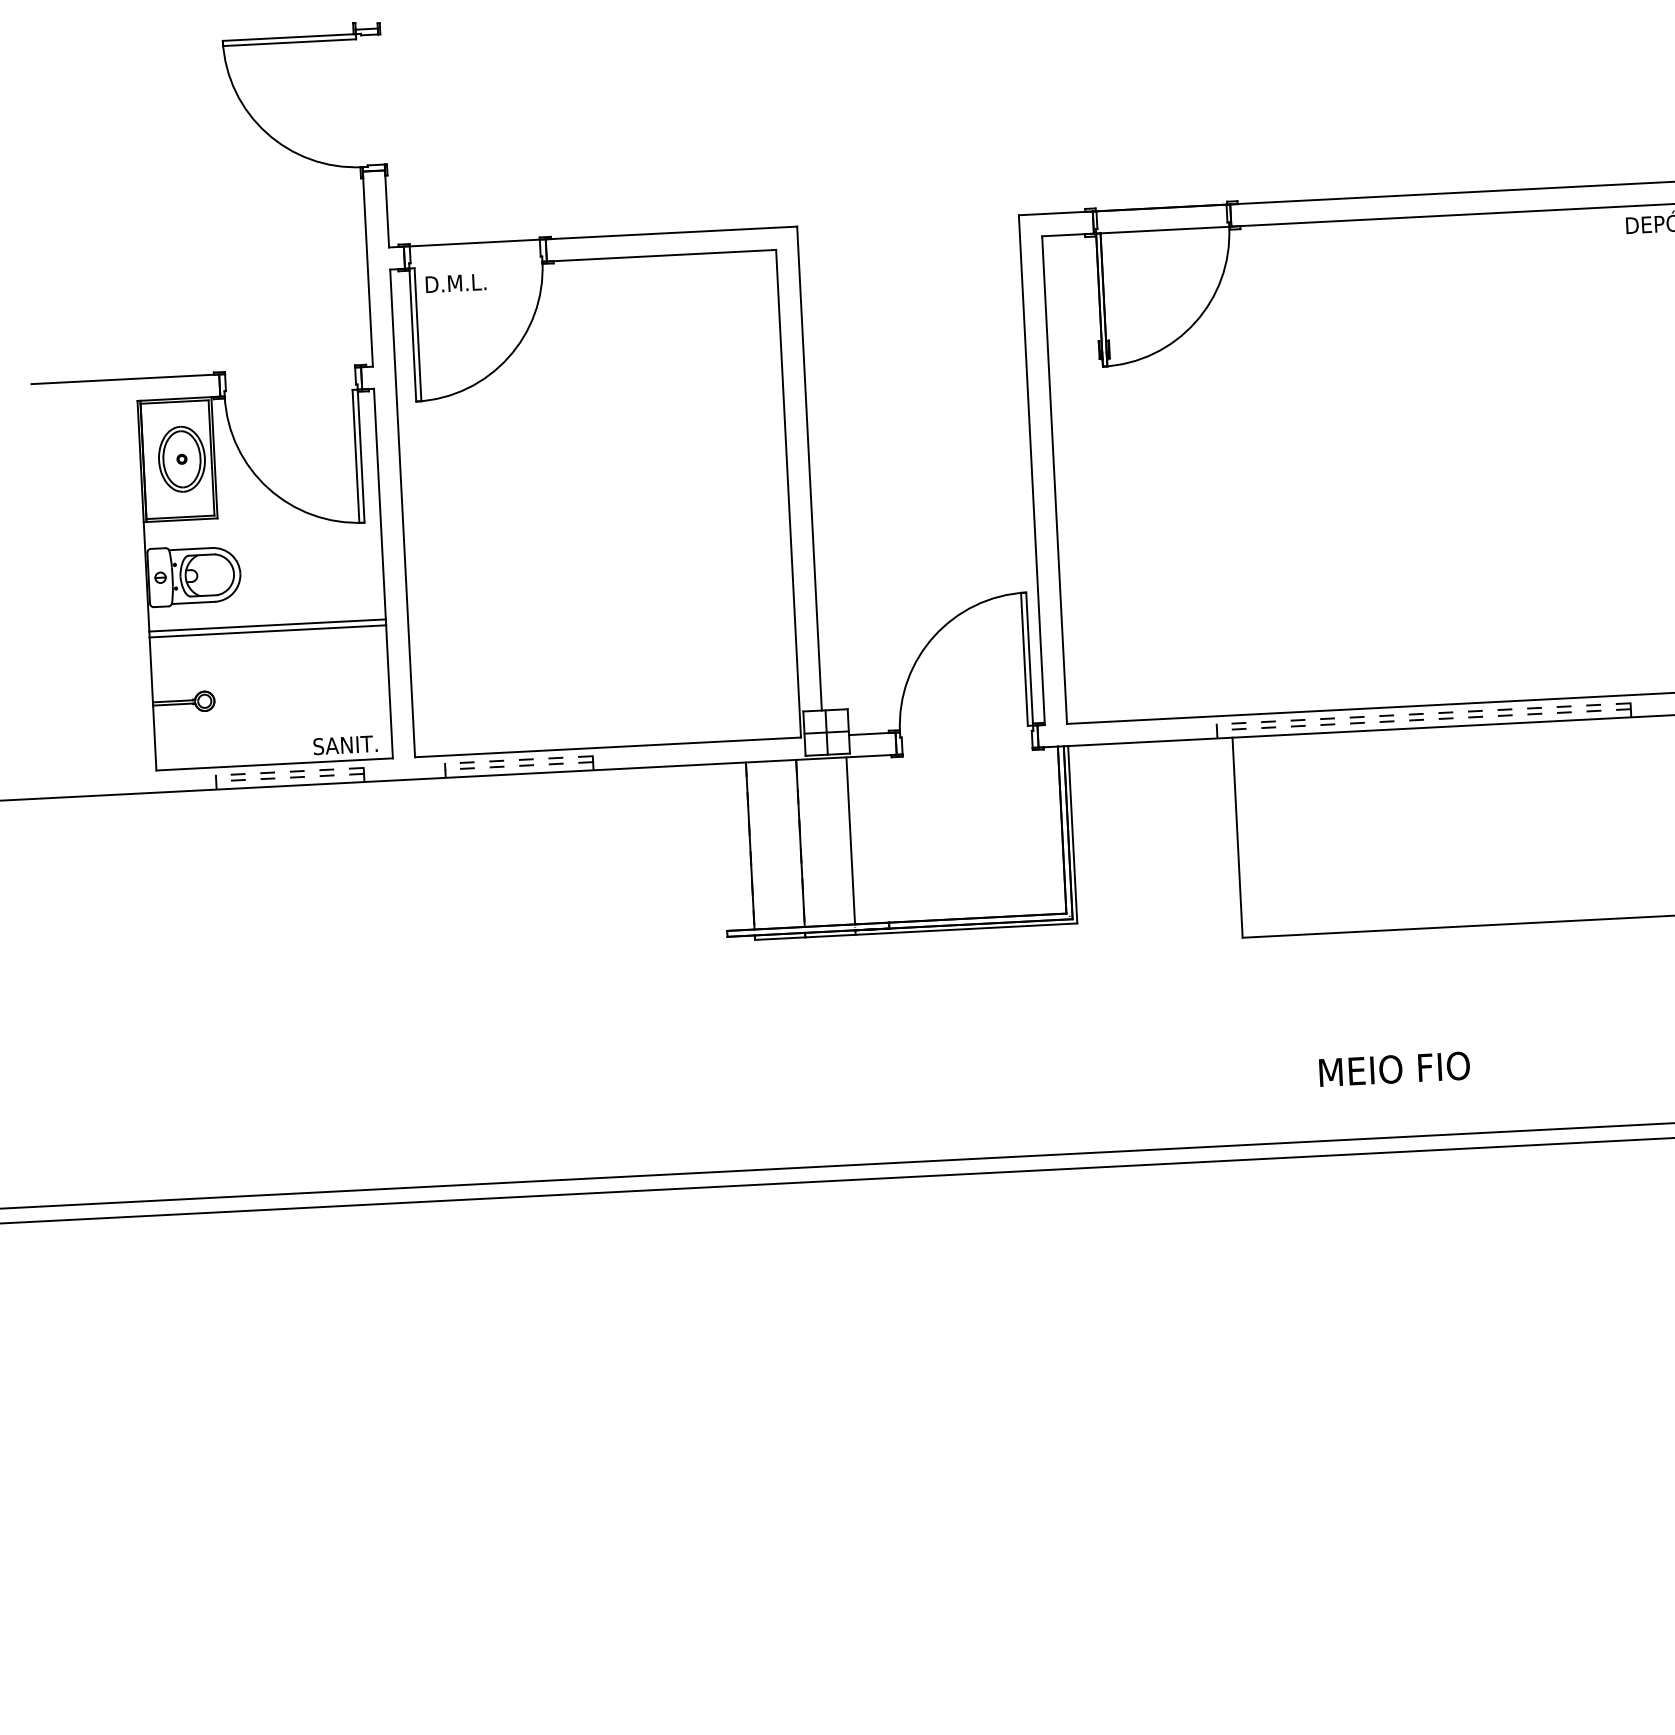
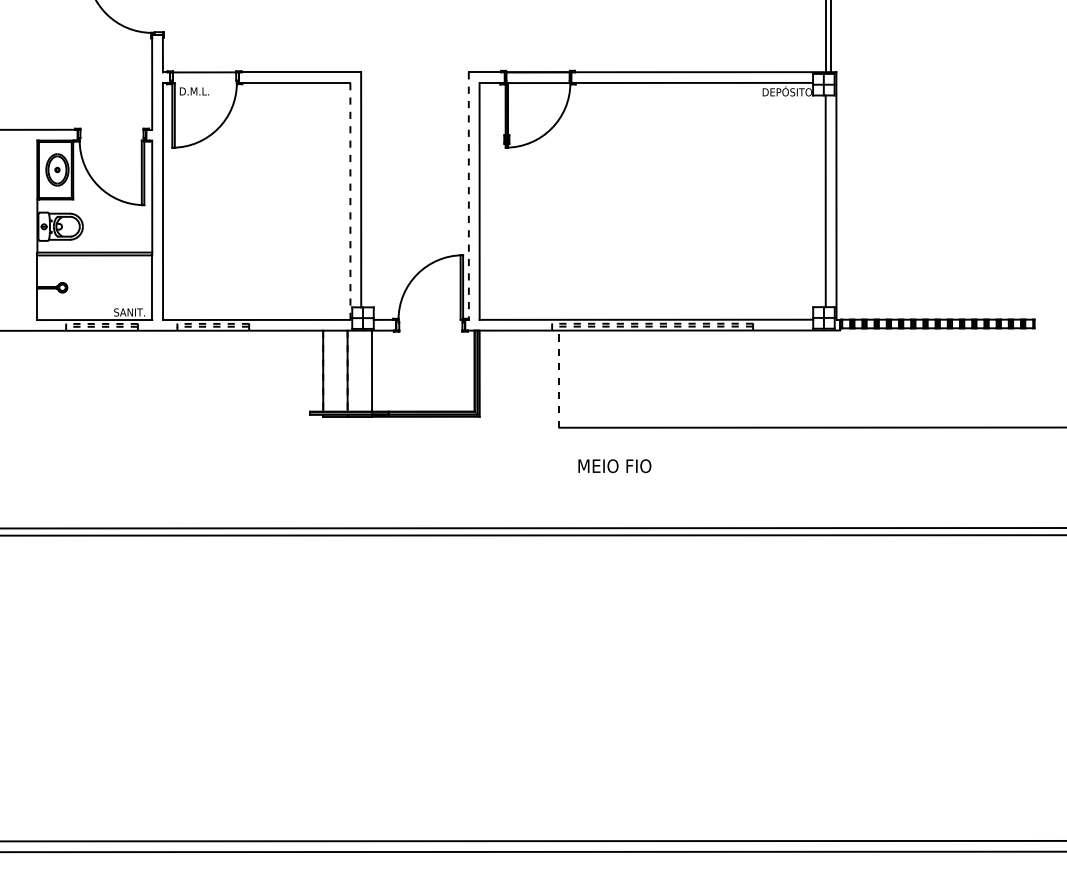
line: (1031, 471) -> (468, 196), solid -> dashed
line: (788, 495) -> (350, 202), solid -> dashed
line: (1237, 838) -> (559, 379), solid -> dashed
text: (1393, 1069) -> (614, 466), moved

